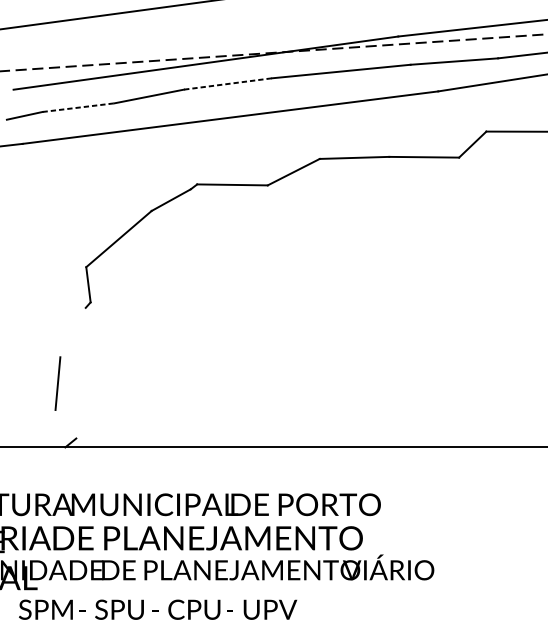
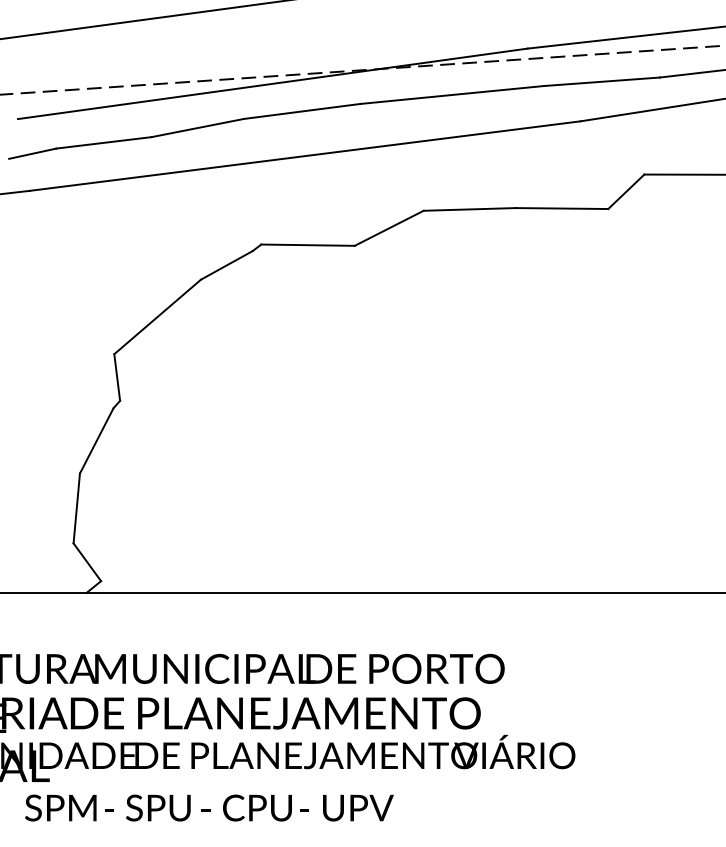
line: (228, 84) -> (302, 111), dashed -> solid
line: (78, 107) -> (103, 142), dashed -> solid
line: (72, 332) -> (96, 440), added
line: (66, 424) -> (87, 562), added

